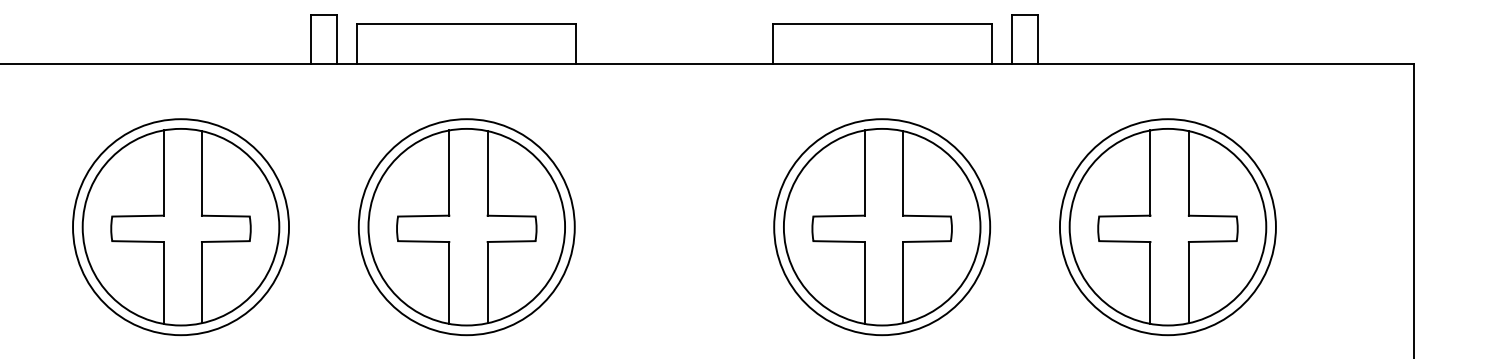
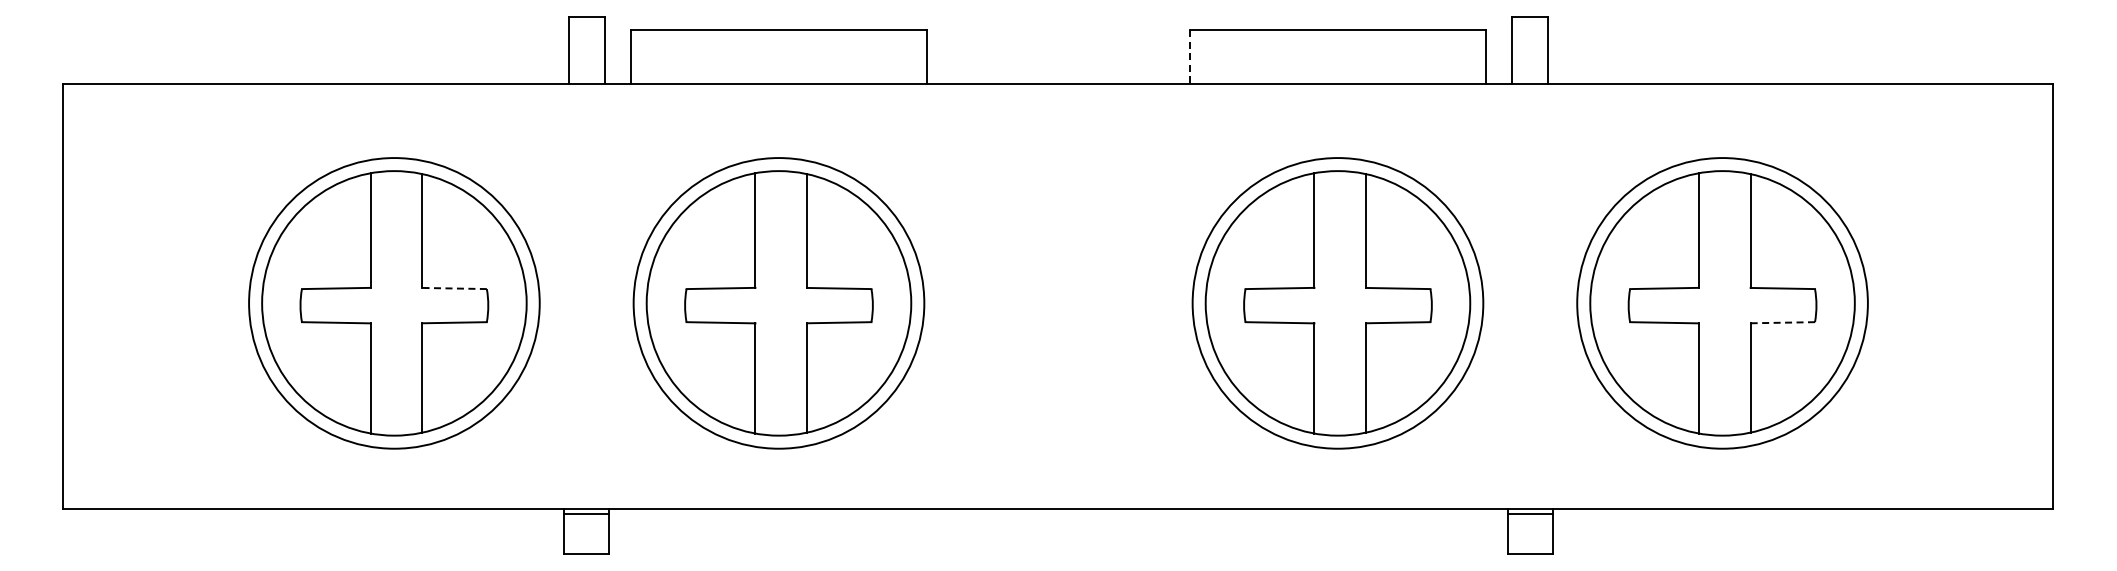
line: (772, 43) -> (1190, 56), solid -> dashed
line: (225, 216) -> (454, 288), solid -> dashed
line: (1213, 241) -> (1783, 322), solid -> dashed

